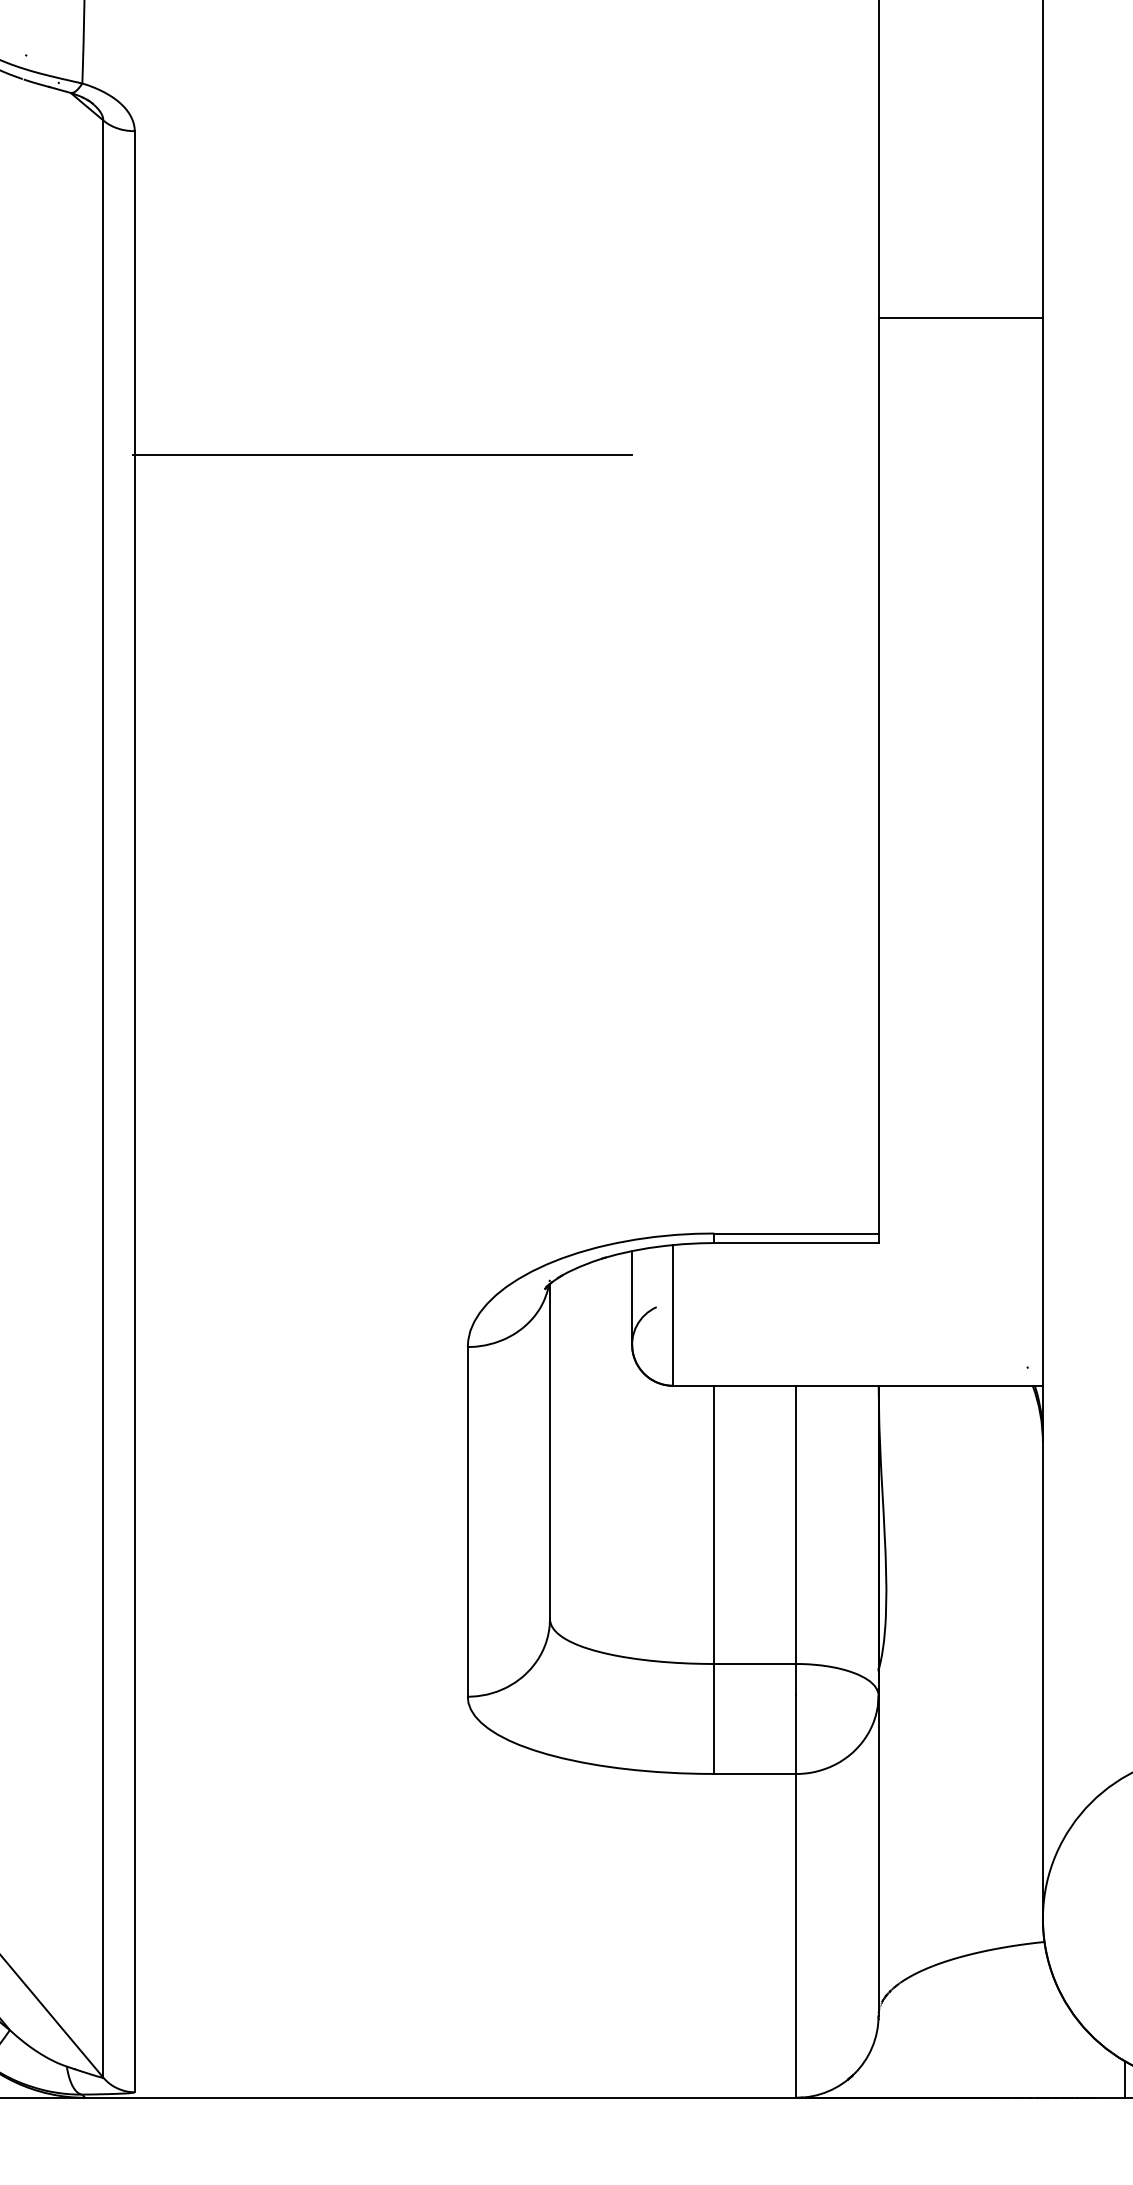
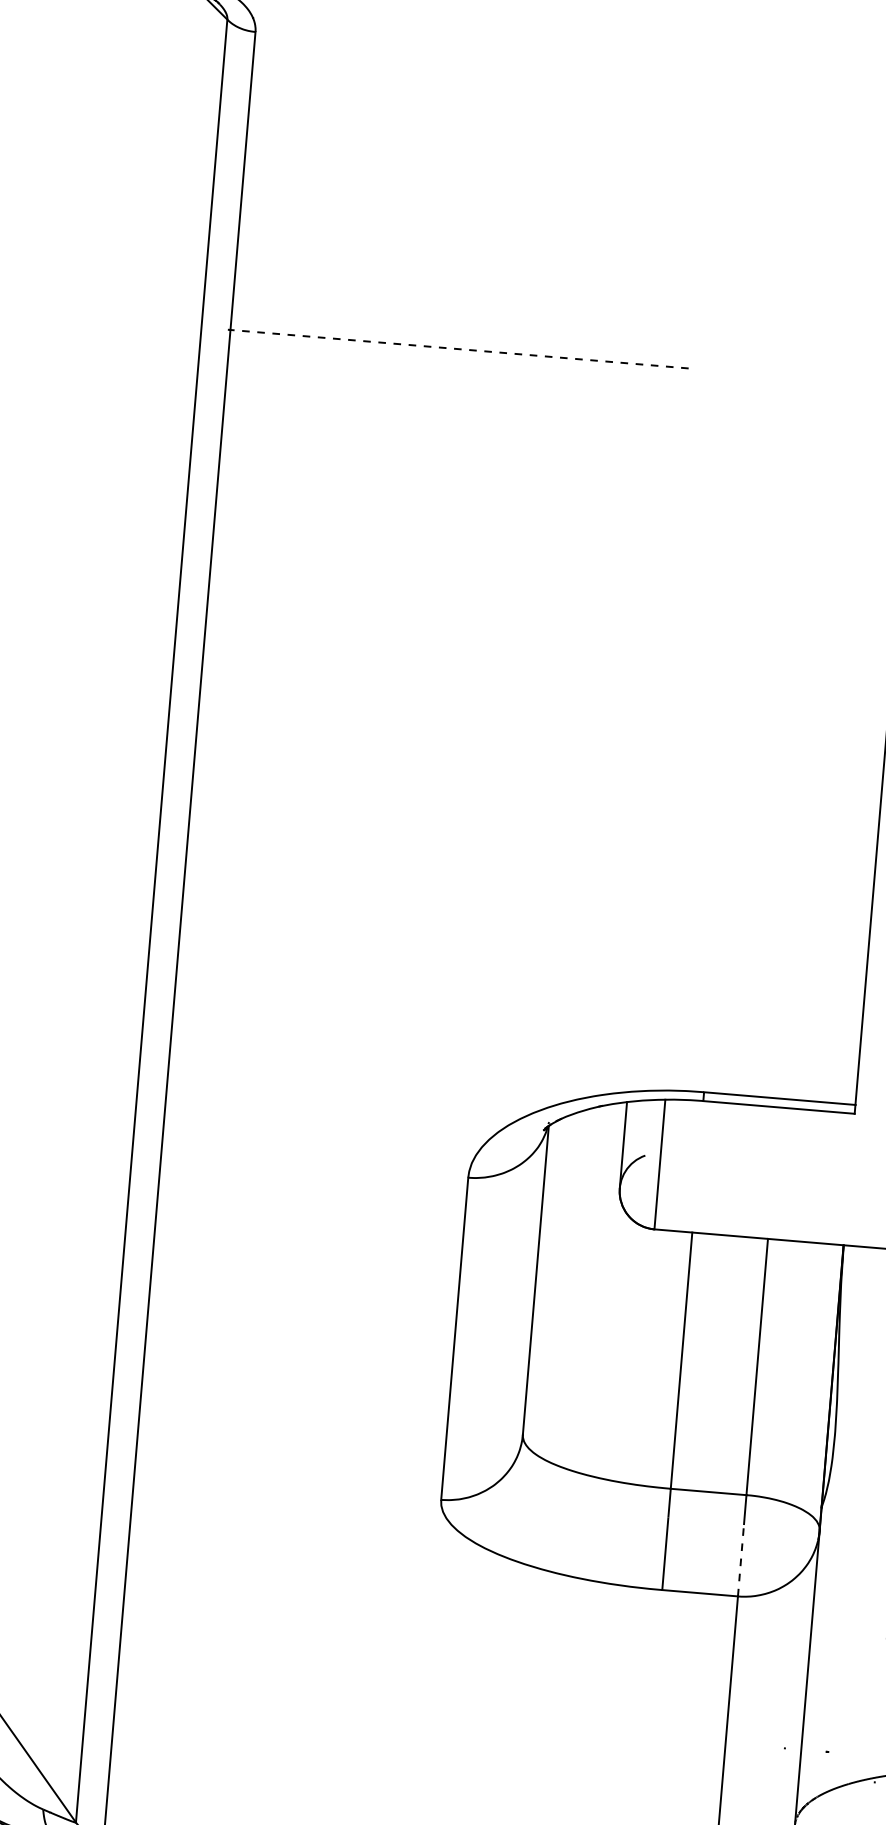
line: (382, 454) -> (458, 348), solid -> dashed
line: (796, 1734) -> (741, 1560), solid -> dashed

